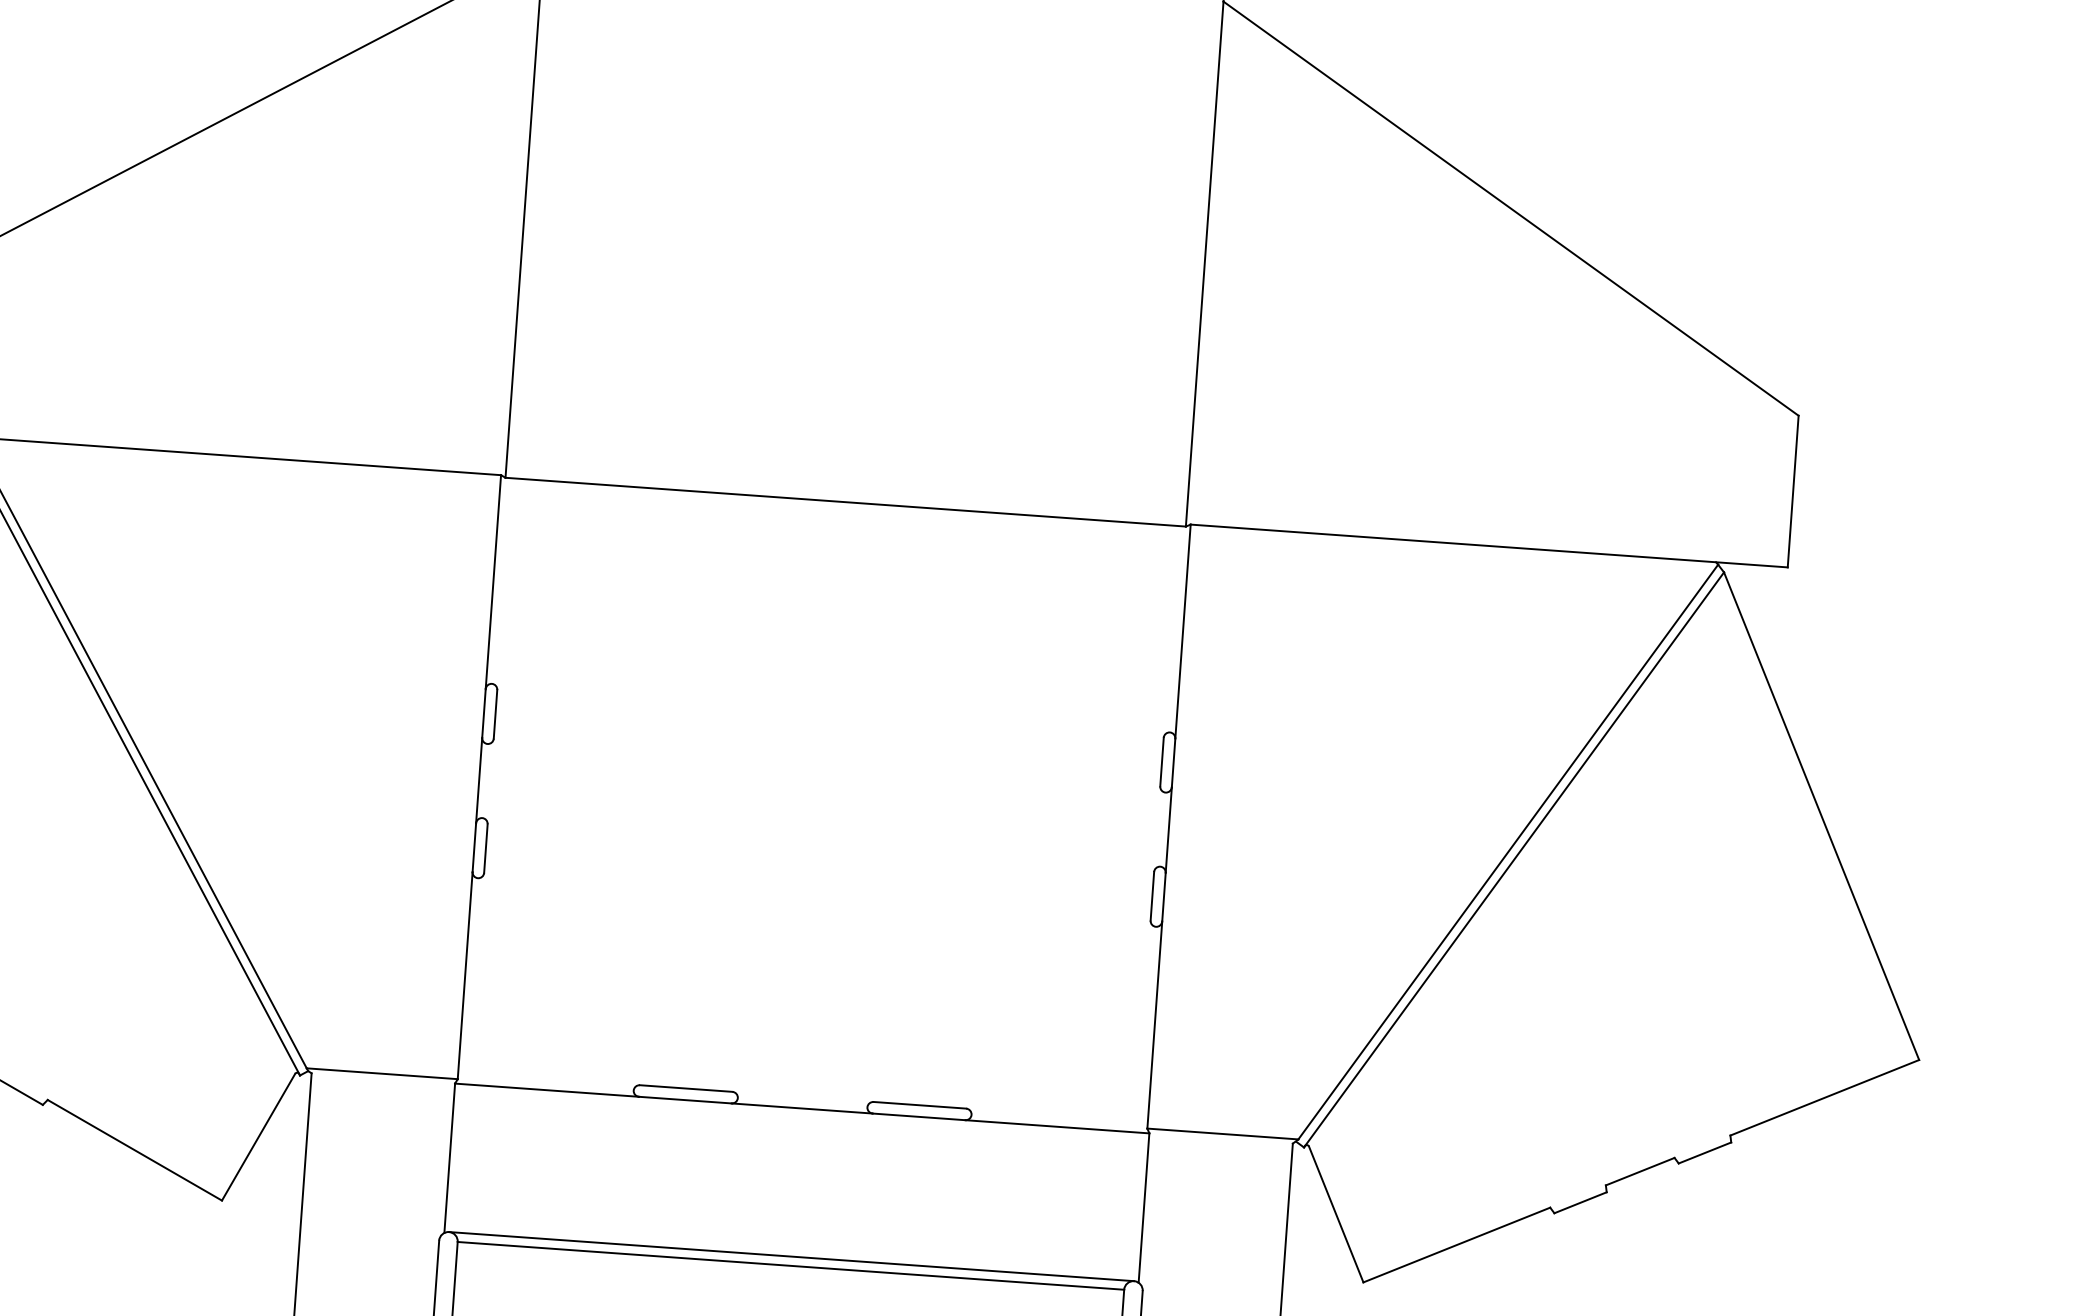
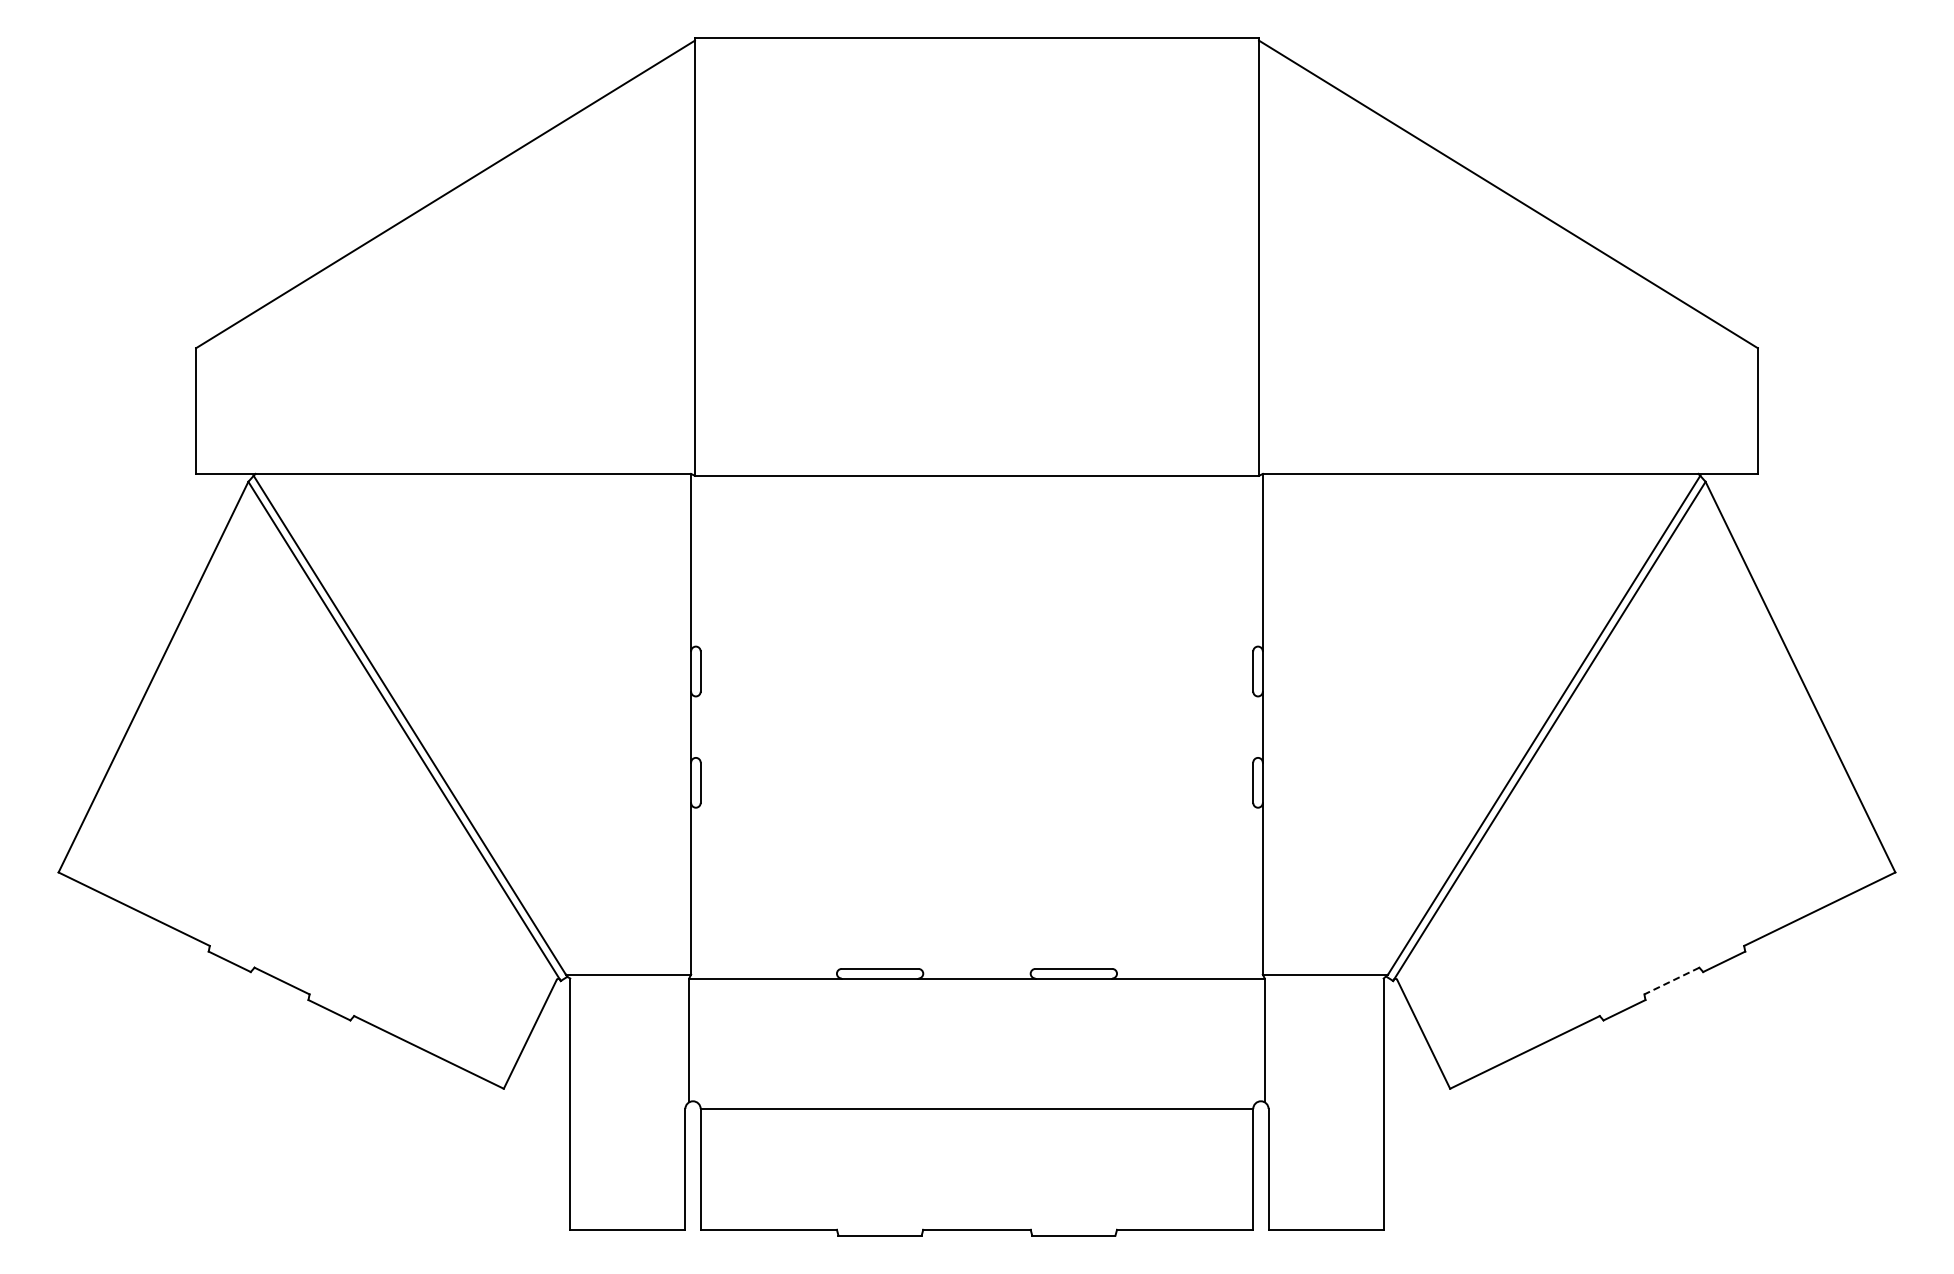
line: (1639, 1172) -> (1671, 981), solid -> dashed
line: (791, 1256) -> (976, 1101), removed

